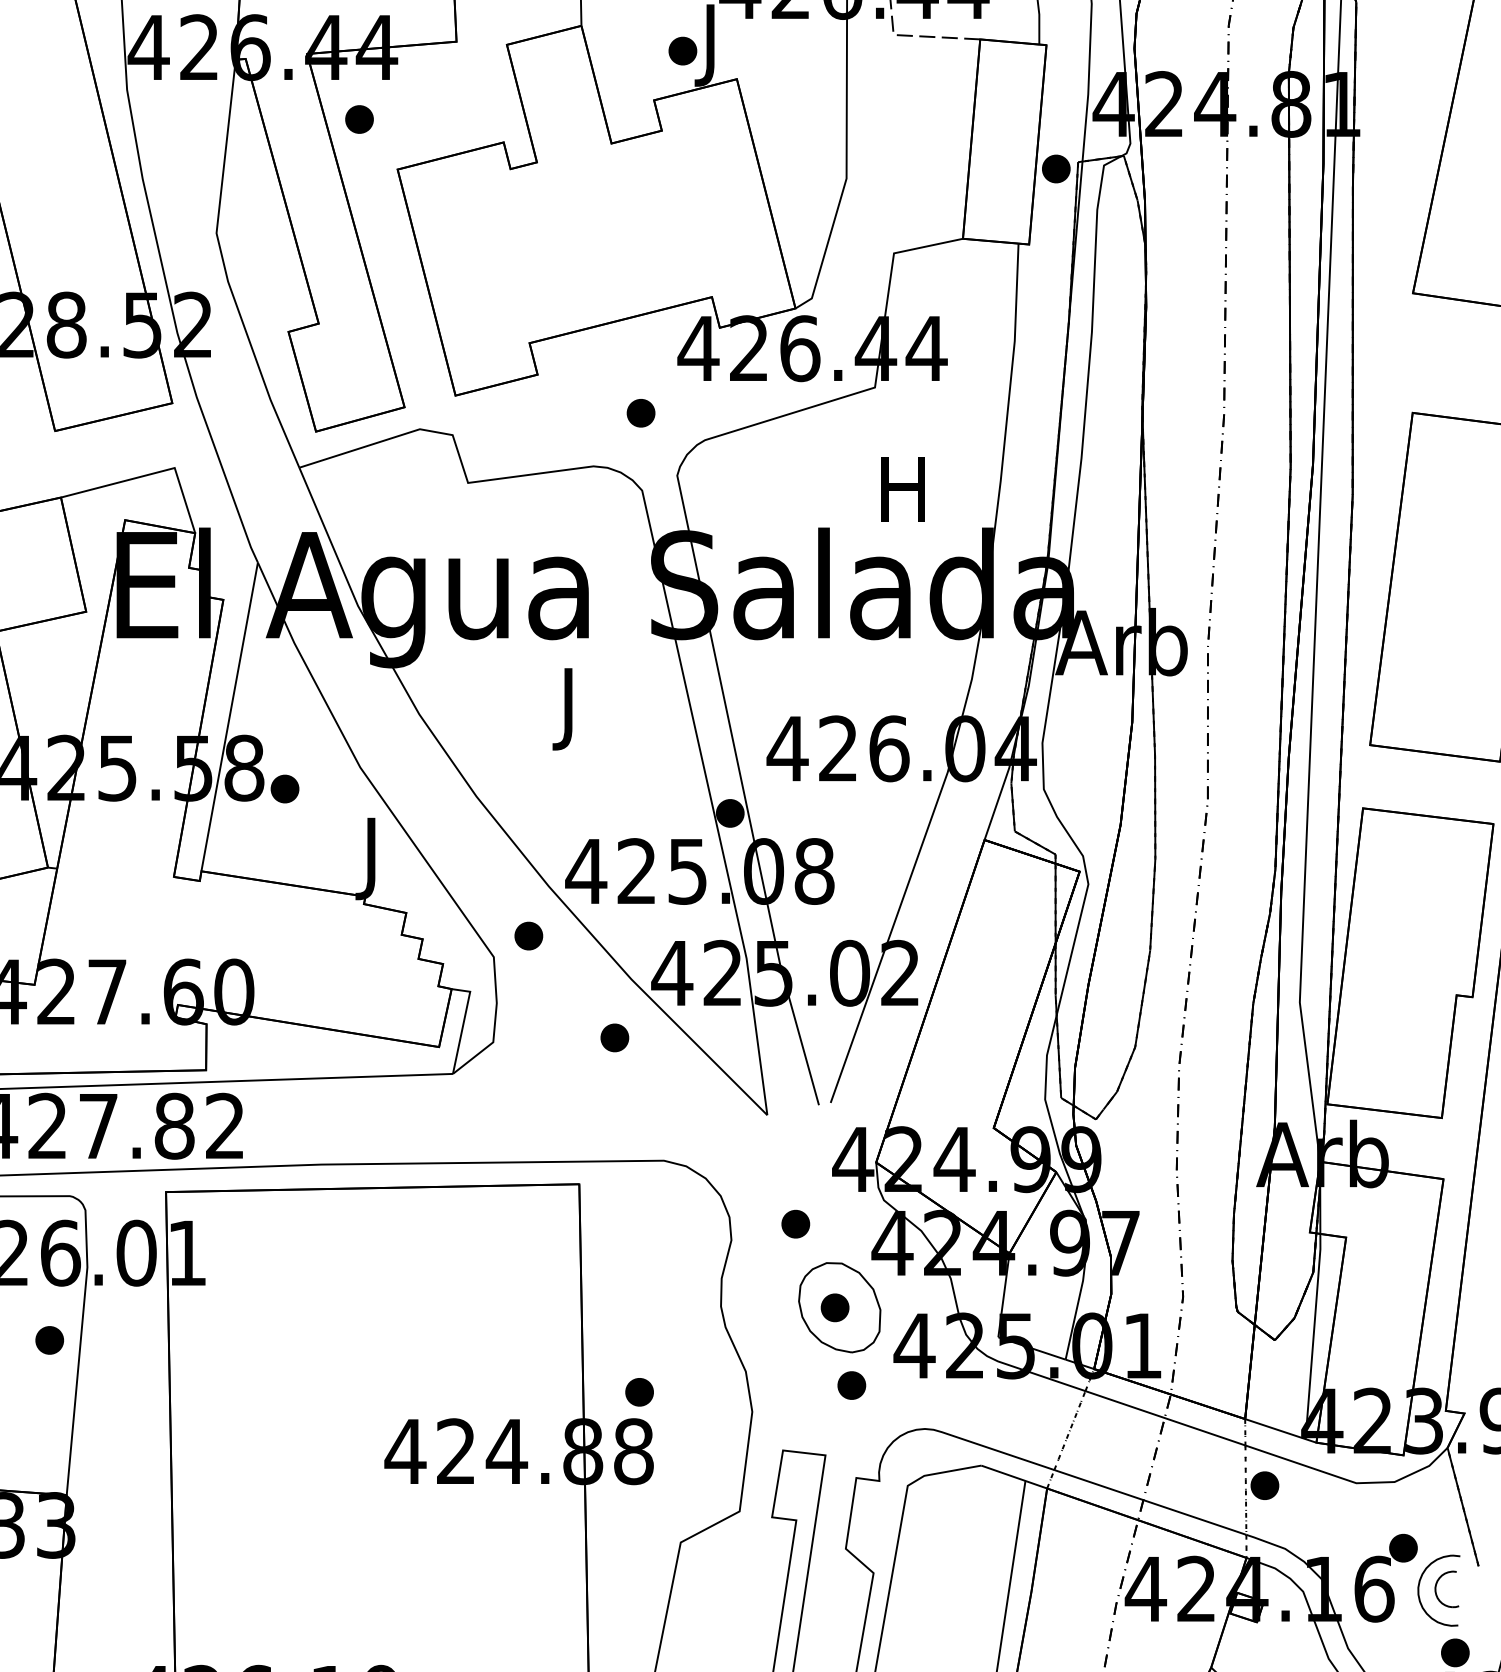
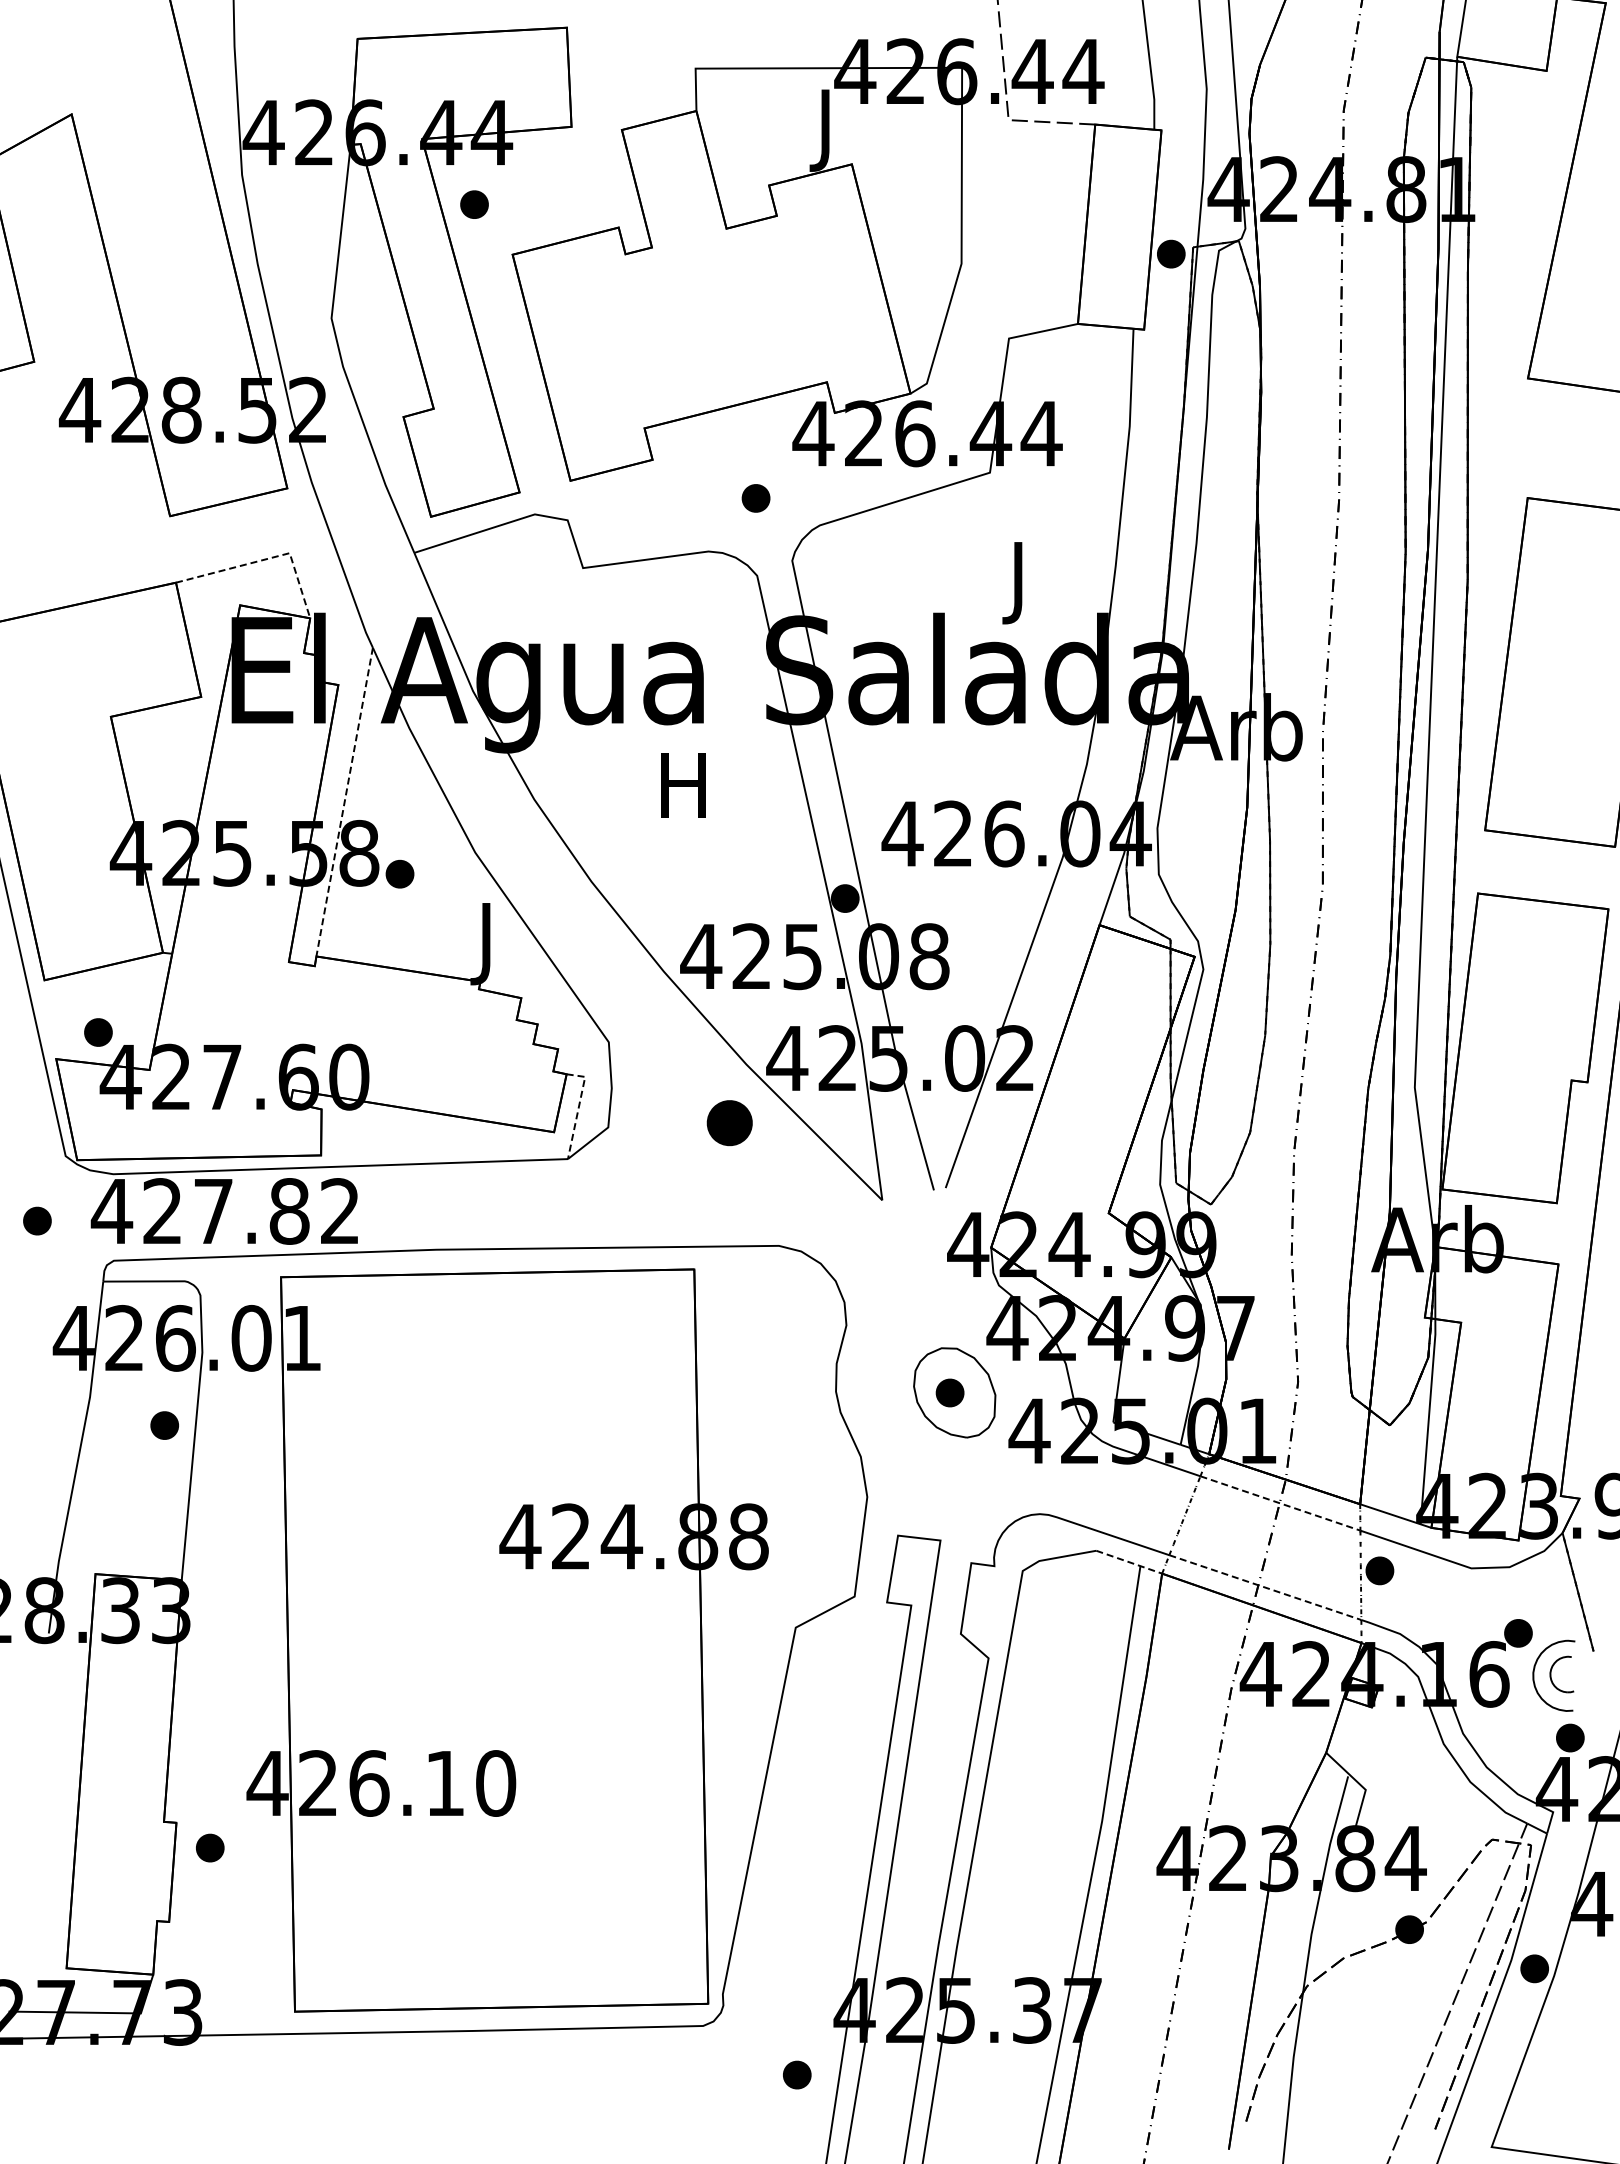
part: (682, 51) -> (797, 136), removed
line: (151, 474) -> (266, 559), solid -> dashed
text: (902, 498) -> (1017, 583), H -> J
text: (568, 709) -> (683, 794), J -> H
line: (229, 717) -> (344, 802), solid -> dashed
part: (528, 936) -> (643, 1021), removed
line: (463, 1023) -> (578, 1108), solid -> dashed
part: (614, 1037) -> (729, 1122), size x1.6
part: (795, 1224) -> (910, 1309), removed
part: (851, 1385) -> (966, 1470), removed
part: (639, 1392) -> (754, 1477), removed
line: (1165, 1418) -> (1280, 1503), solid -> dashed
line: (1014, 1477) -> (1129, 1562), solid -> dashed
line: (1150, 1502) -> (1265, 1587), solid -> dashed

